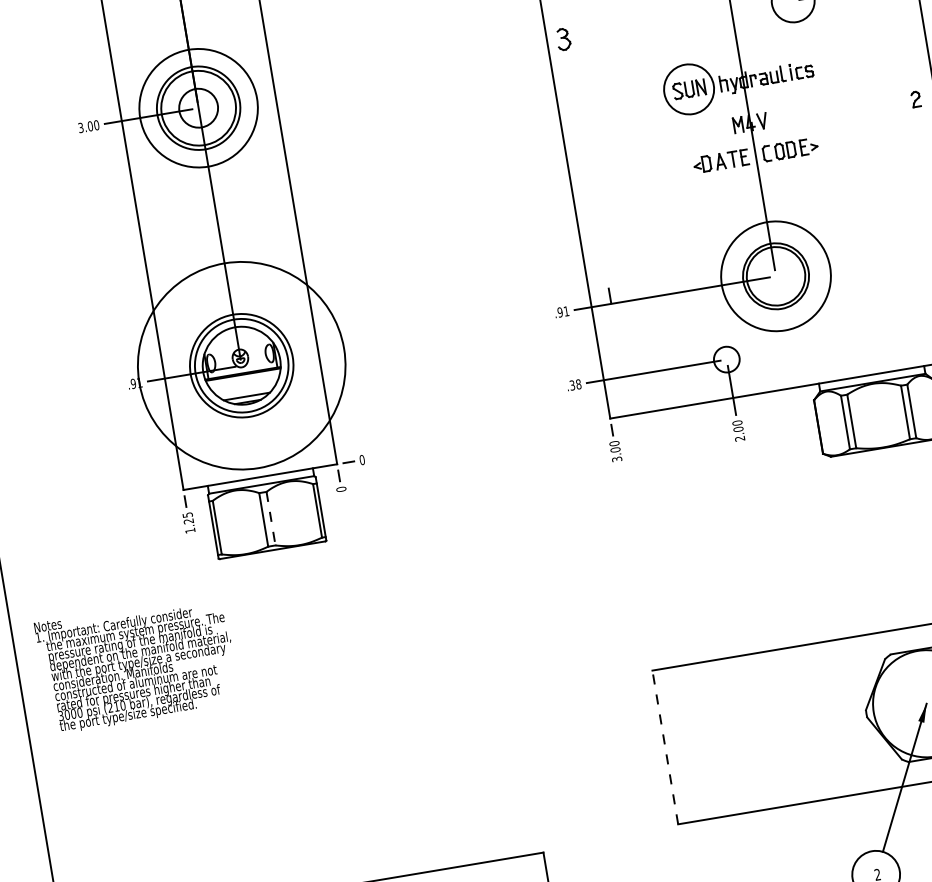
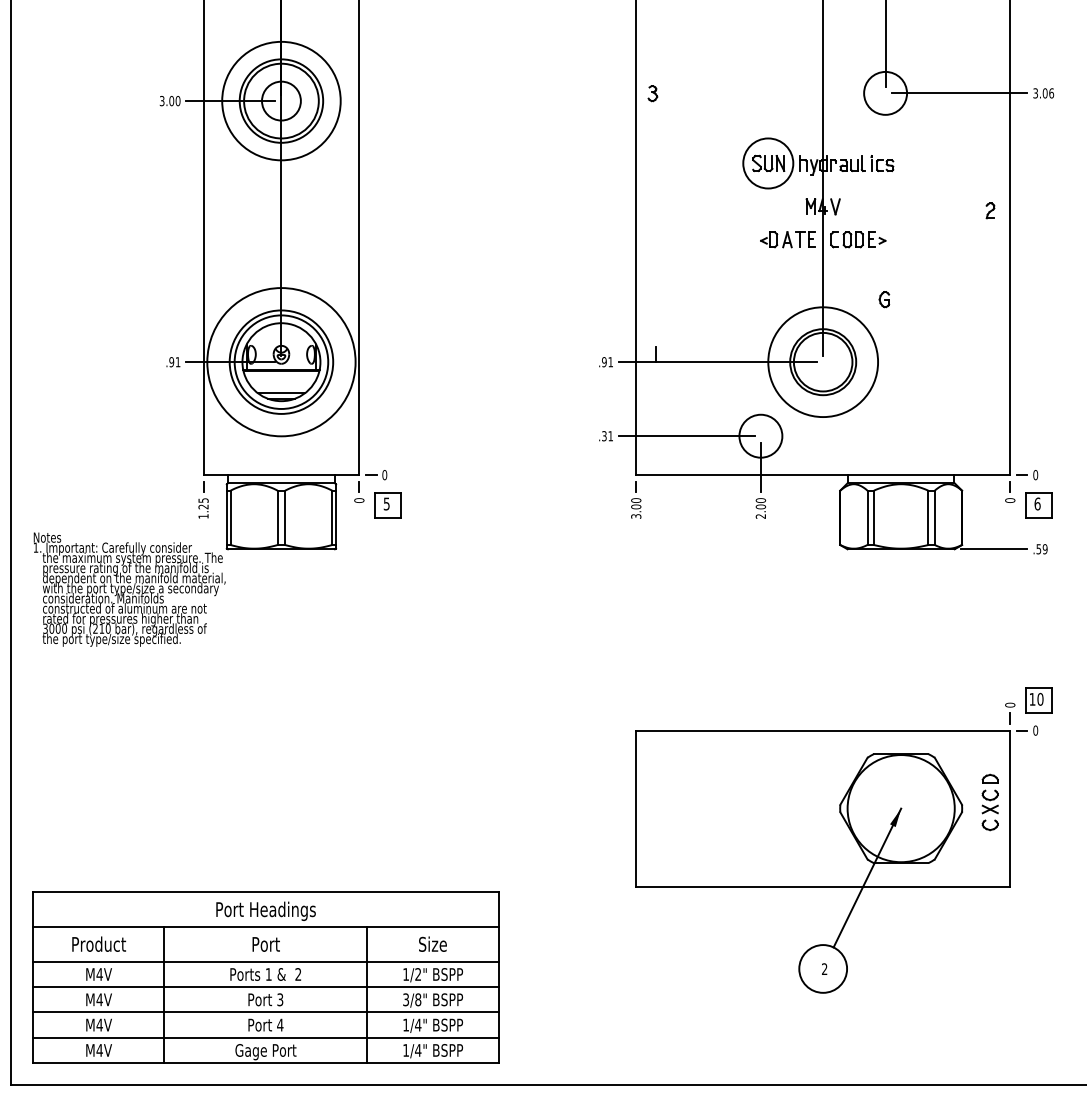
part: (563, 39) -> (652, 93), size x0.71
part: (826, 204) -> (884, 299), added
circle: (726, 358) -> (760, 435), size x1.67
circle: (241, 366) -> (281, 362), size x0.71
text: (578, 384) -> (610, 436), .38 -> .31
part: (369, 489) -> (387, 505), added
line: (271, 519) -> (285, 518), dashed -> solid
text: (137, 663) -> (129, 589), moved
line: (665, 747) -> (636, 808), dashed -> solid

